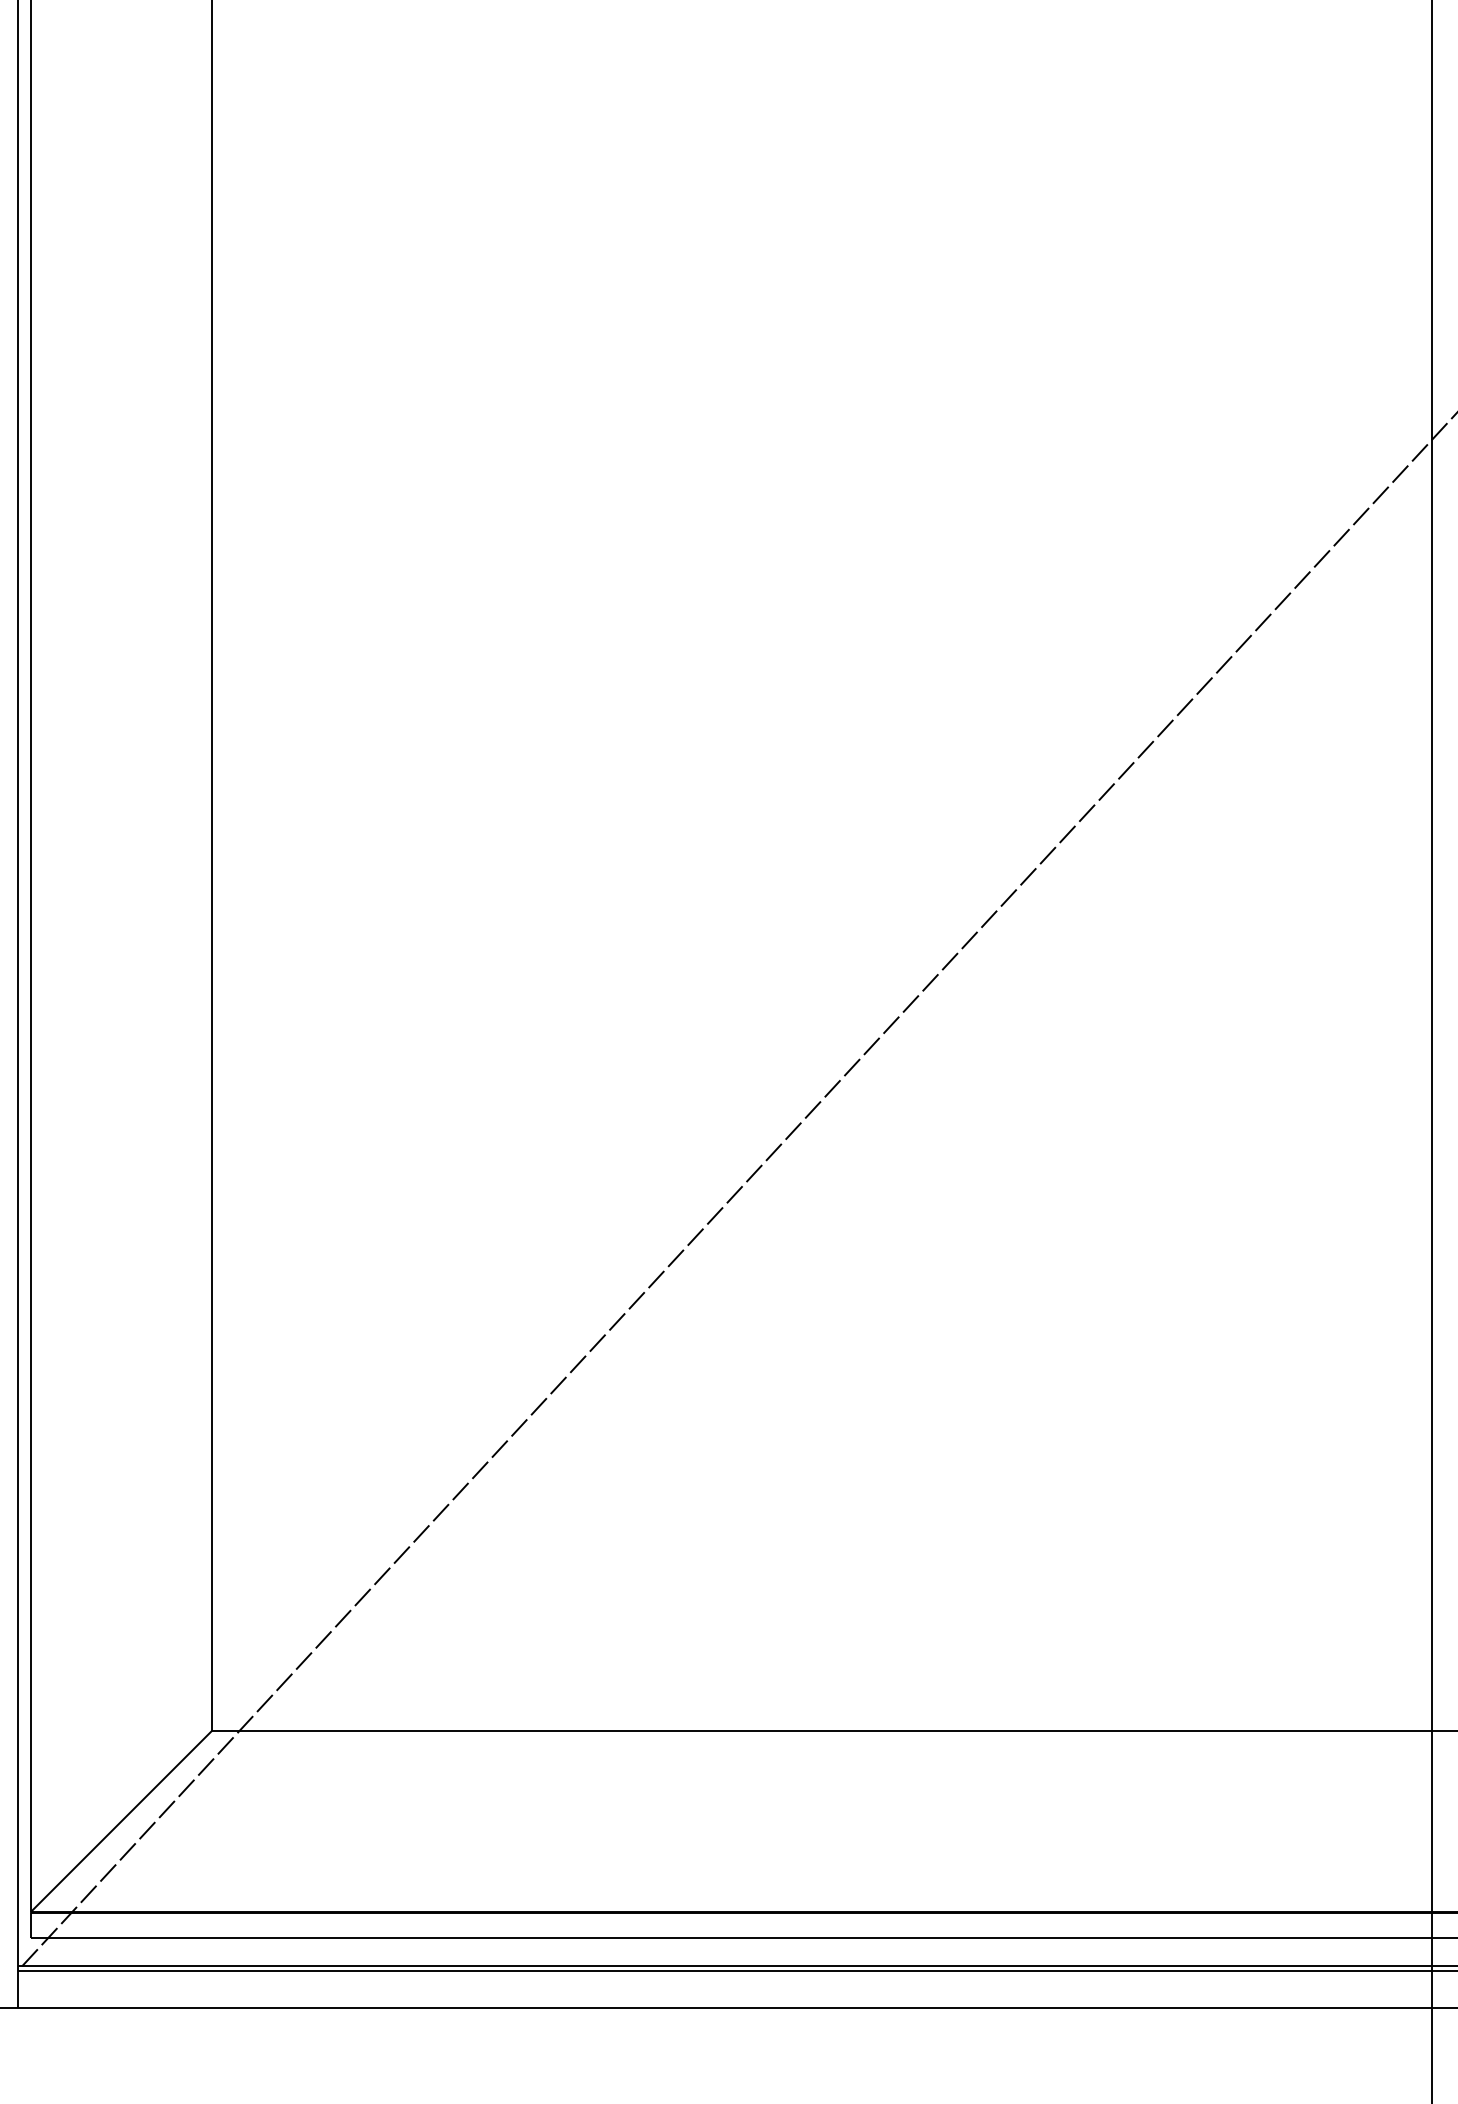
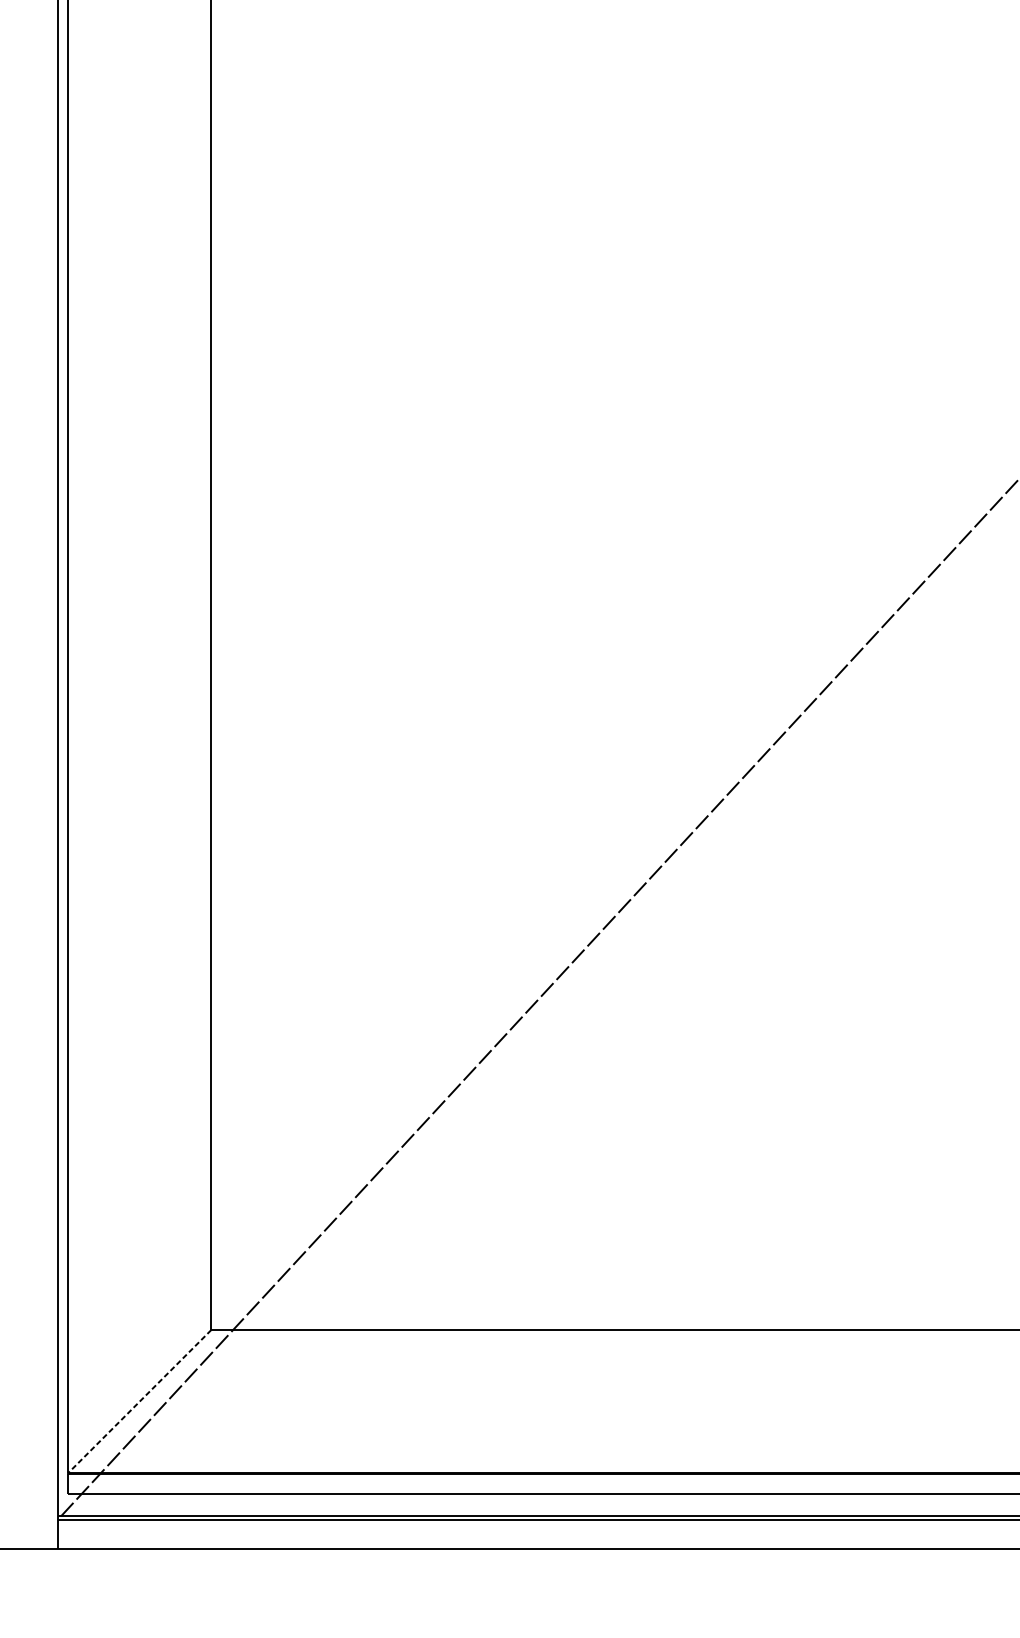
line: (121, 1821) -> (139, 1401), solid -> dashed

